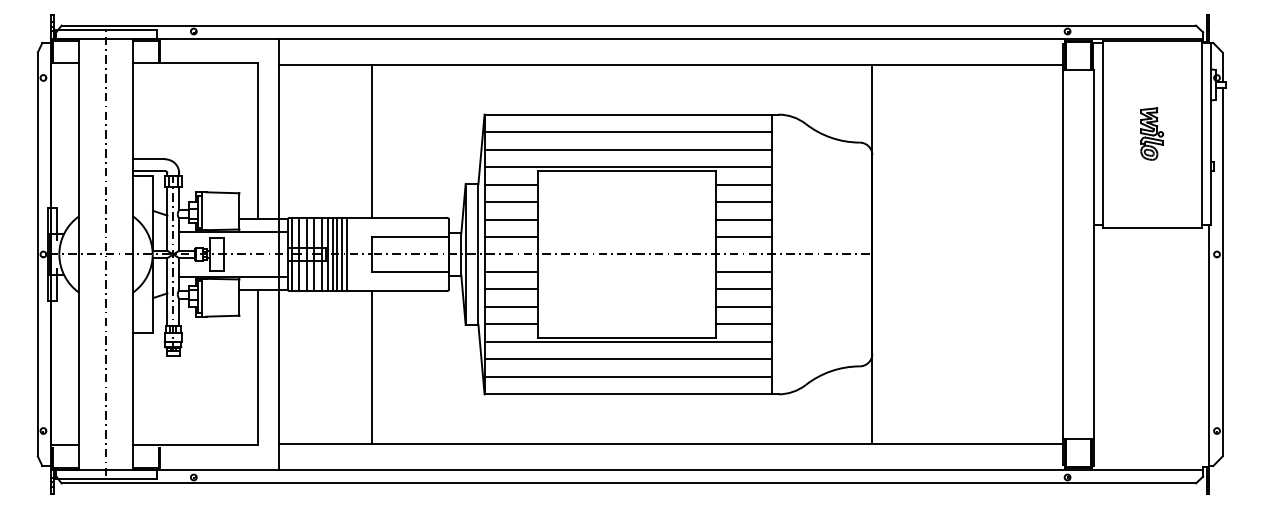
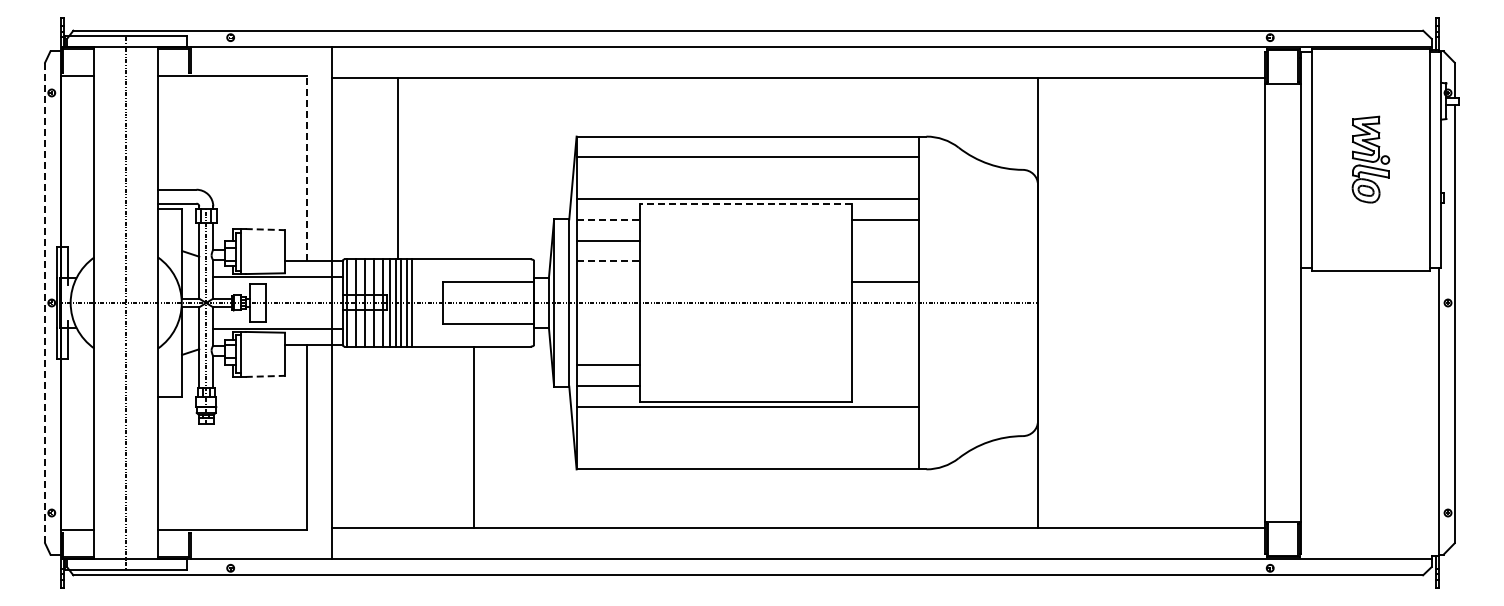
part: (1151, 133) -> (1370, 159), size x1.4
line: (257, 141) -> (306, 168), solid -> dashed
line: (371, 141) -> (397, 168), moved
line: (628, 149) -> (747, 178), removed
line: (626, 170) -> (745, 203), solid -> dashed
line: (511, 184) -> (608, 219), solid -> dashed
line: (223, 192) -> (265, 229), solid -> dashed
line: (743, 201) -> (884, 240), removed
line: (511, 219) -> (608, 261), solid -> dashed
line: (743, 219) -> (884, 261), removed
line: (510, 237) -> (607, 282), removed
line: (38, 254) -> (45, 302), solid -> dashed
line: (510, 271) -> (607, 323), removed
line: (743, 271) -> (884, 323), removed
line: (510, 289) -> (607, 344), removed
line: (743, 289) -> (884, 344), removed
line: (743, 307) -> (884, 365), removed
line: (223, 316) -> (265, 376), solid -> dashed
line: (743, 324) -> (884, 386), removed
line: (628, 359) -> (747, 427), removed
line: (371, 367) -> (473, 437), moved
line: (628, 376) -> (747, 448), removed

